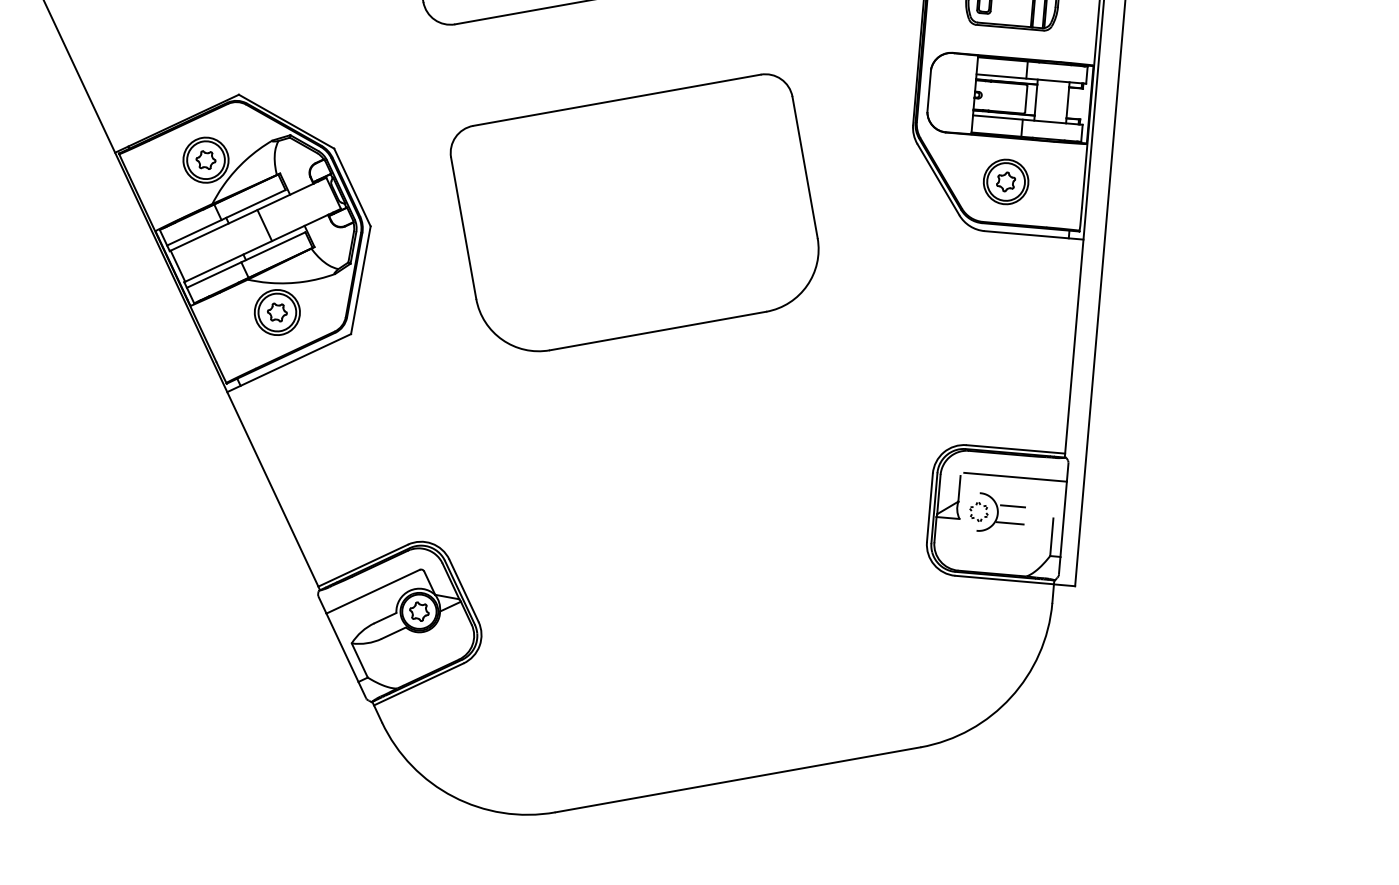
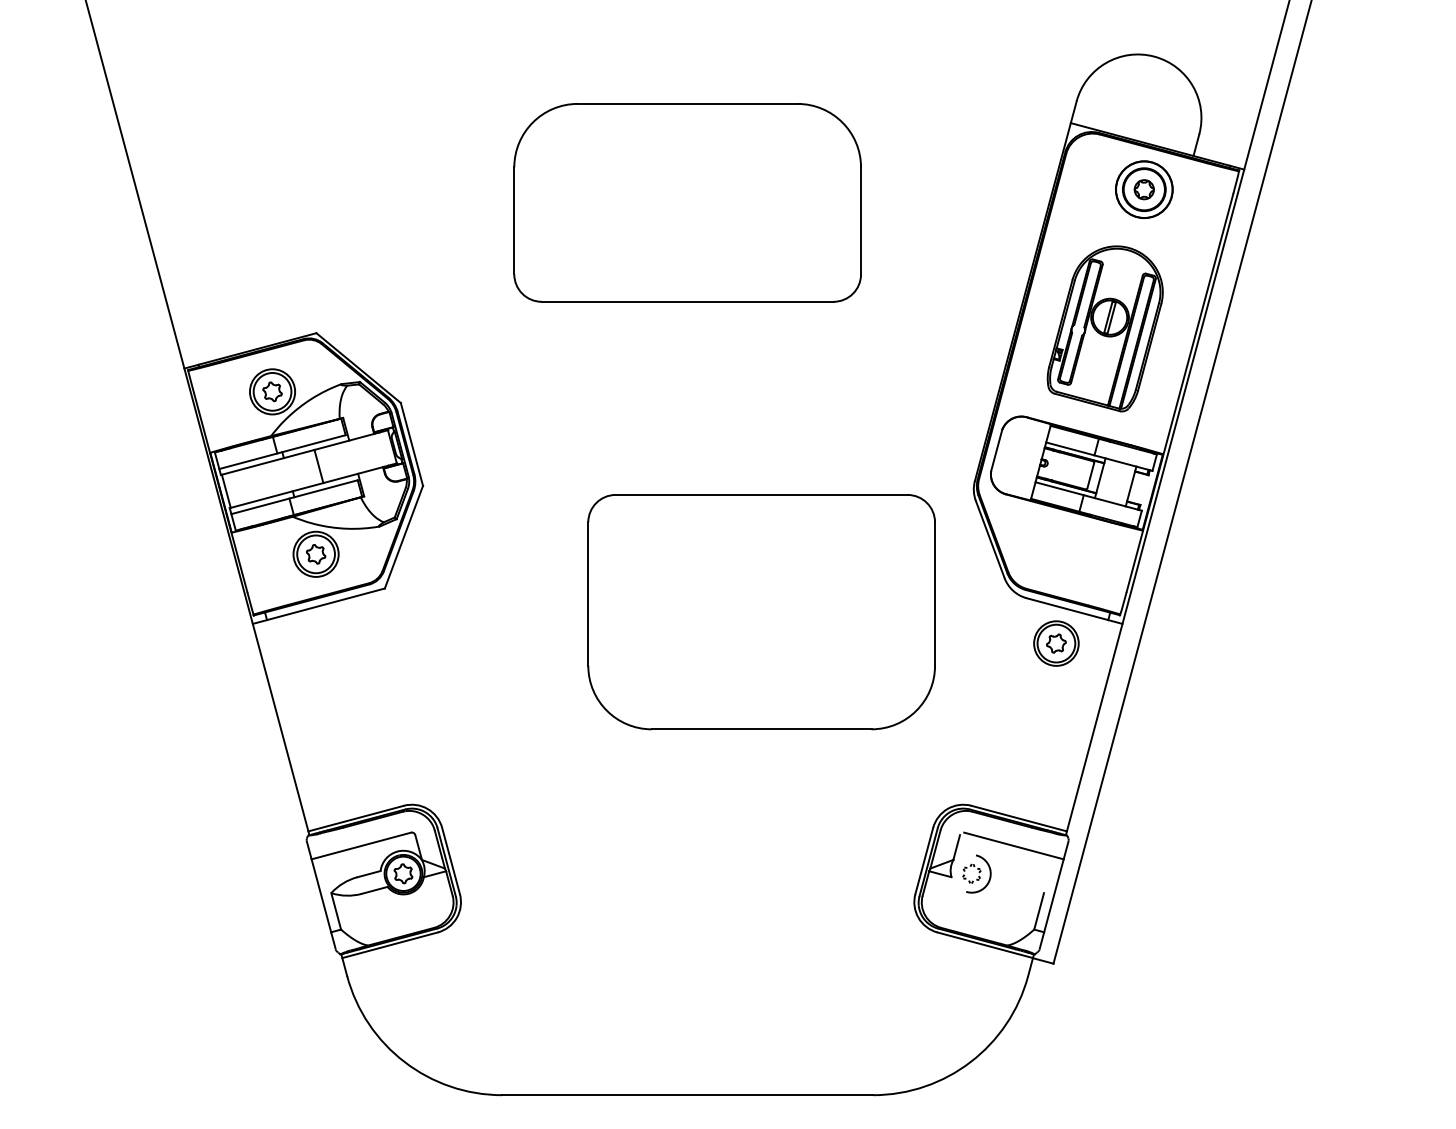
part: (1006, 181) -> (1056, 643), moved
part: (637, 216) -> (761, 612), moved
line: (1013, 506) -> (1006, 874), removed
line: (1009, 522) -> (1000, 889), removed

